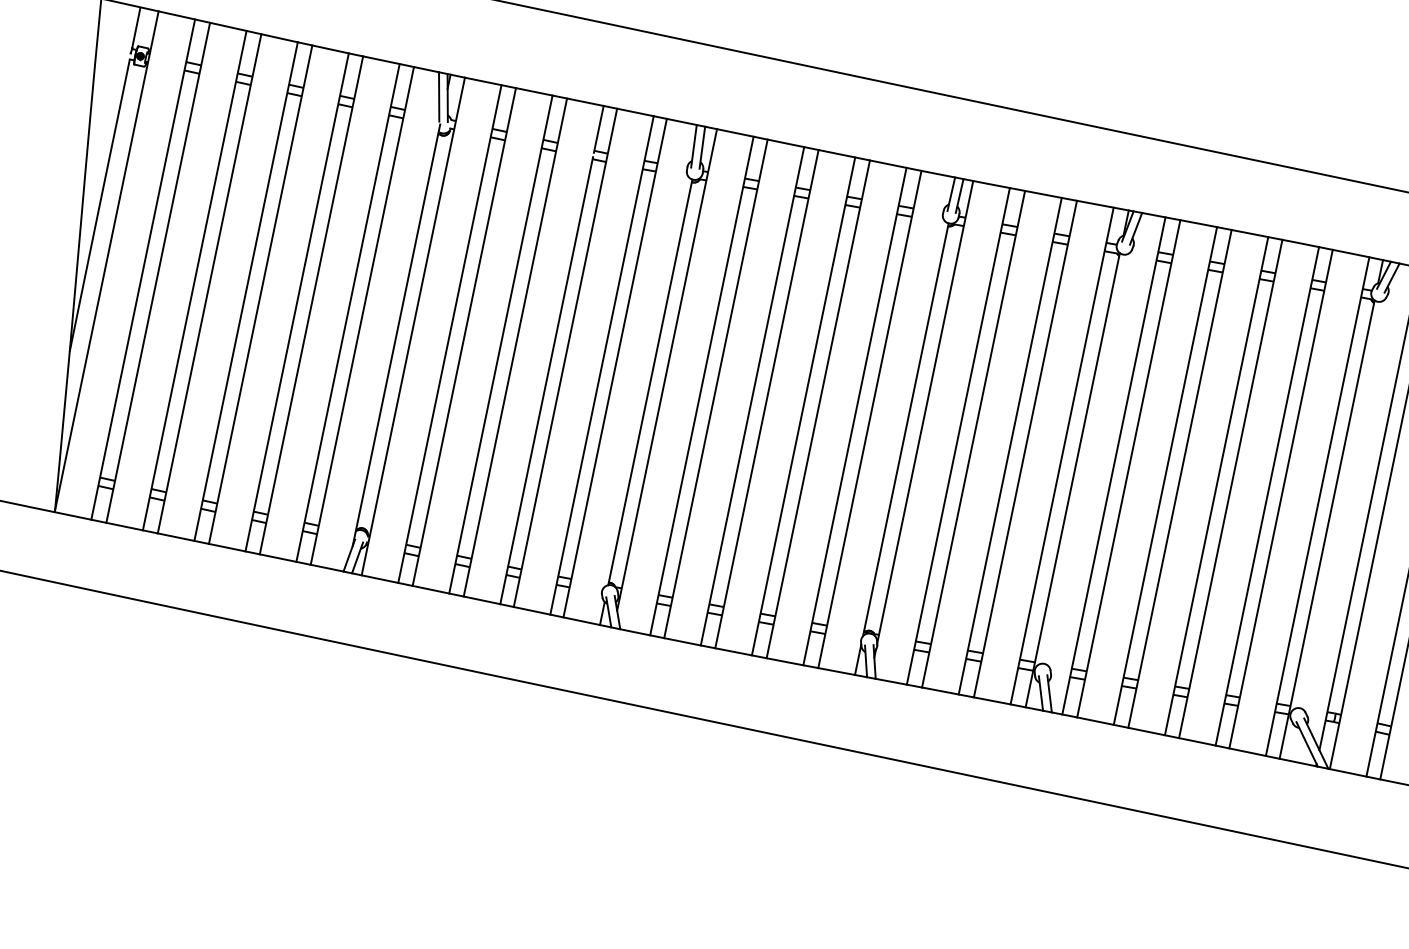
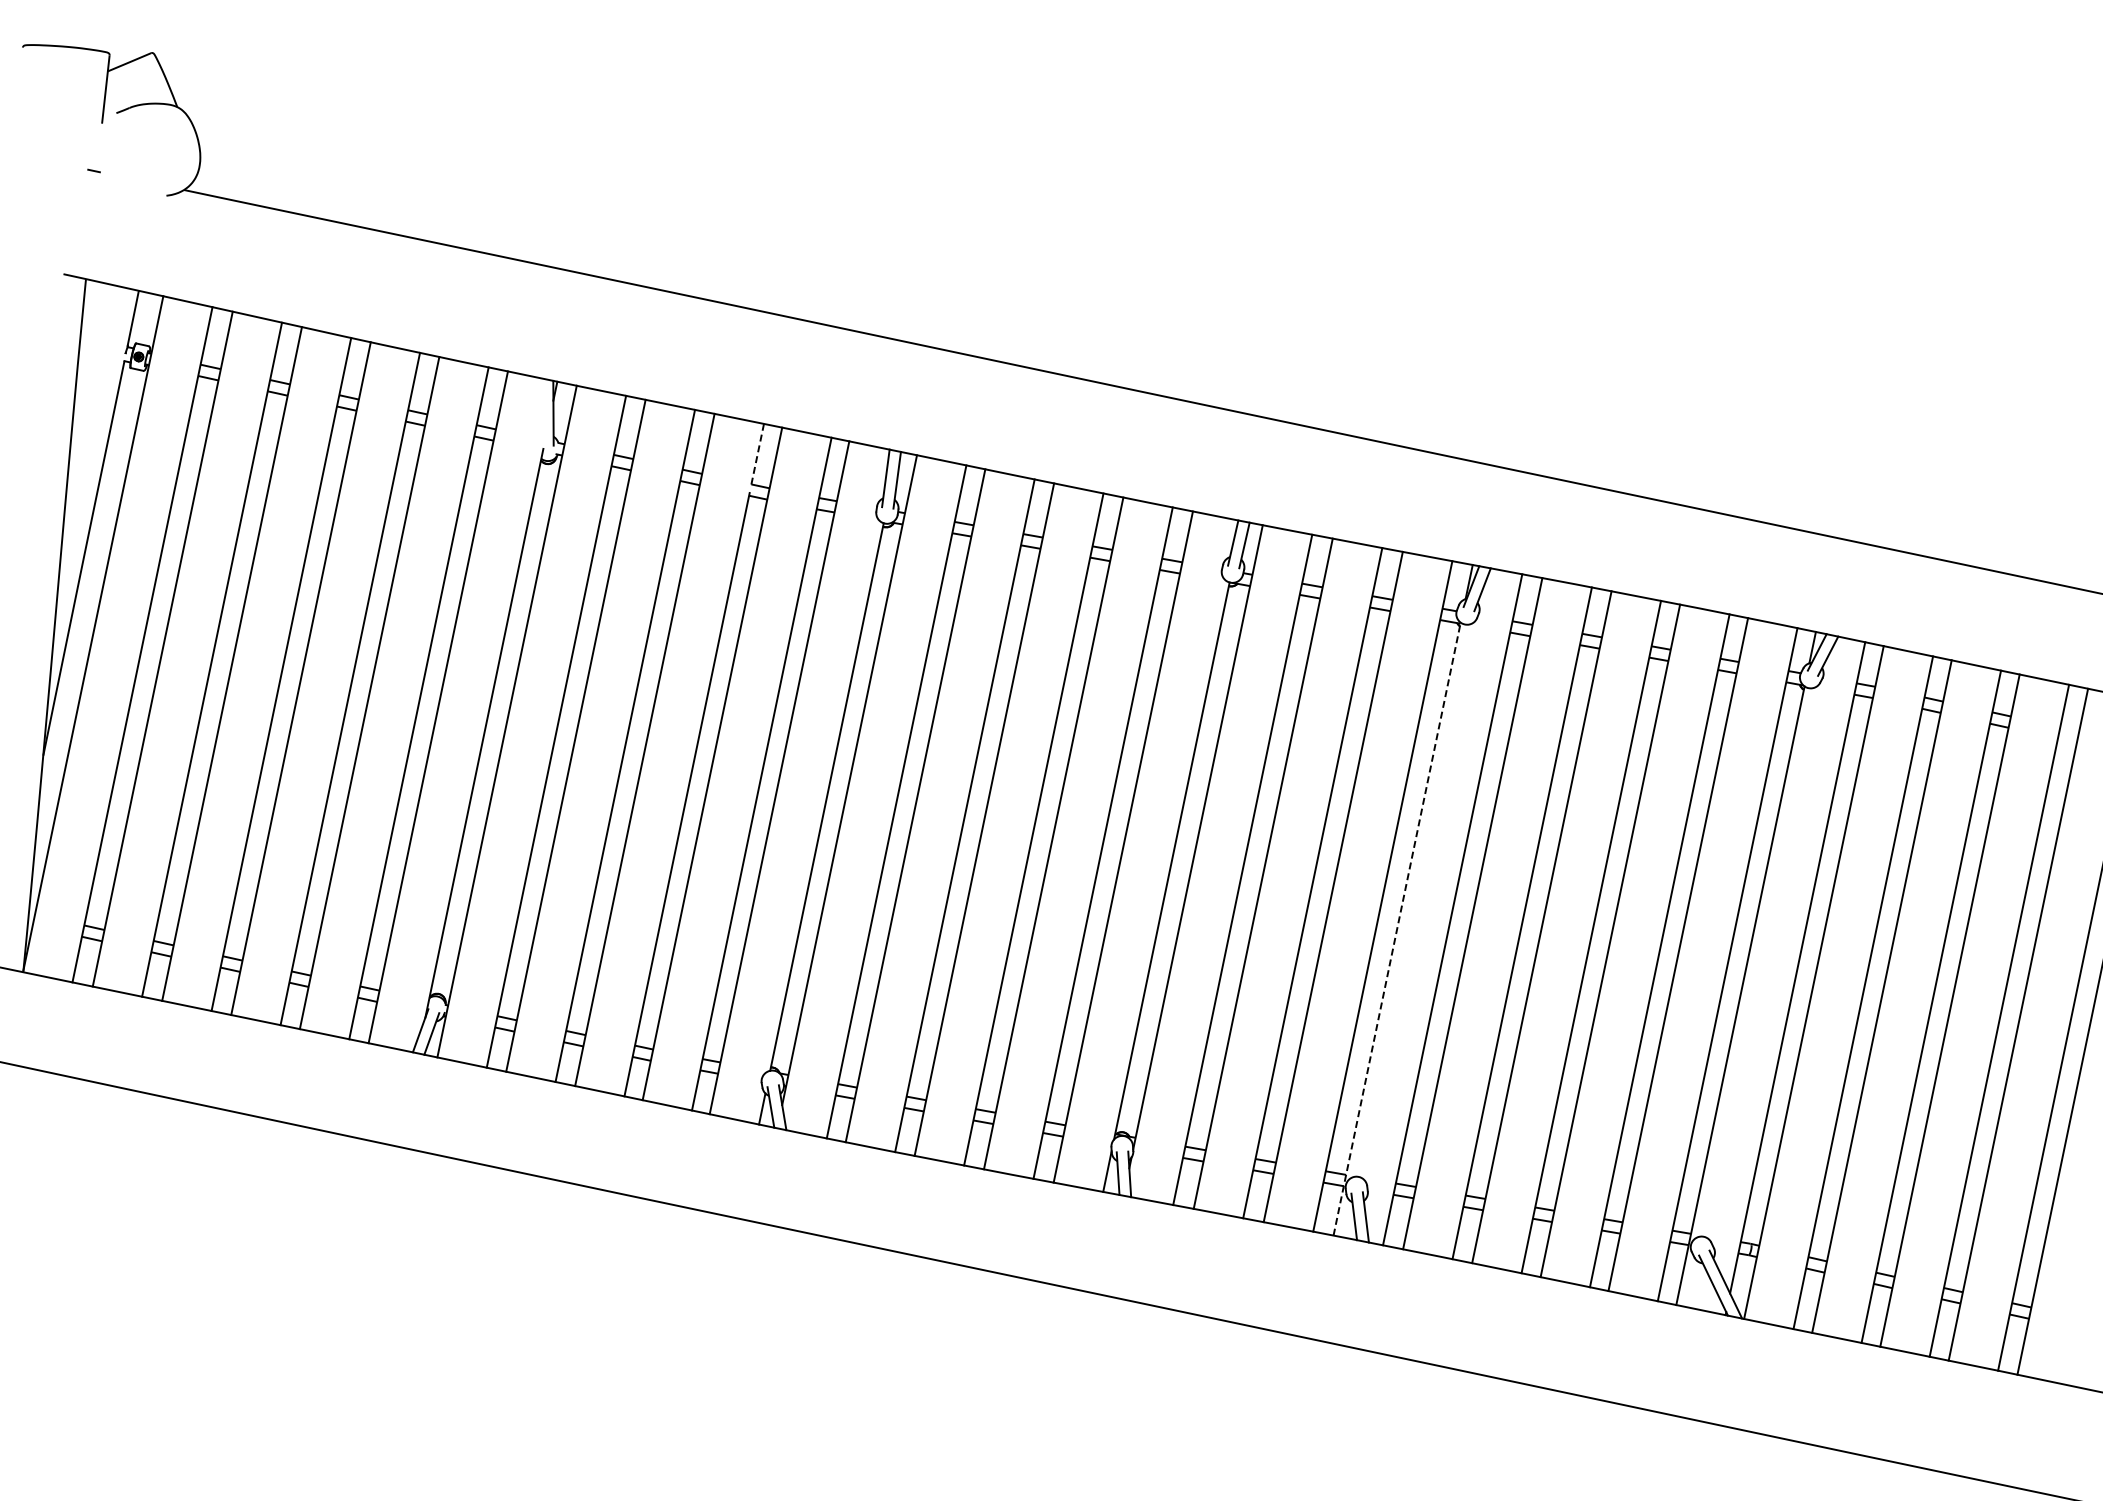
line: (438, 96) -> (541, 411), removed
line: (598, 130) -> (757, 456), solid -> dashed
line: (1073, 480) -> (1397, 929), solid -> dashed

